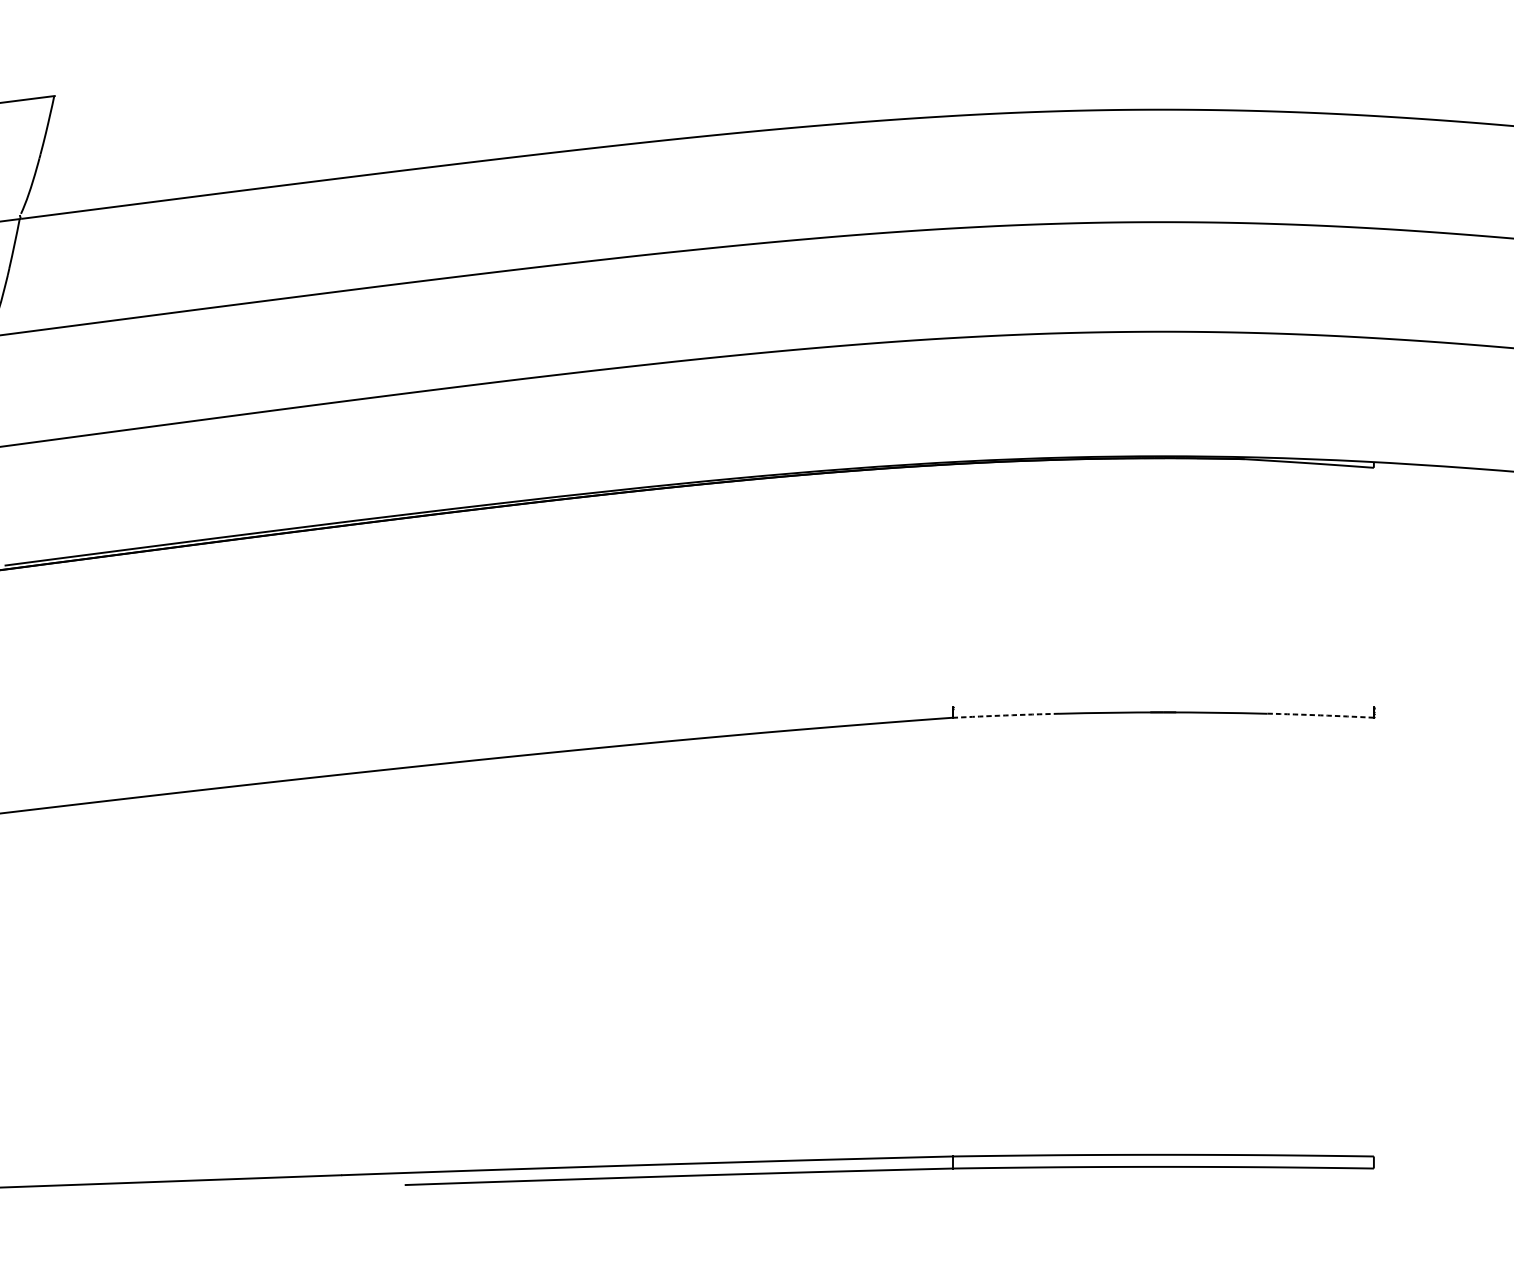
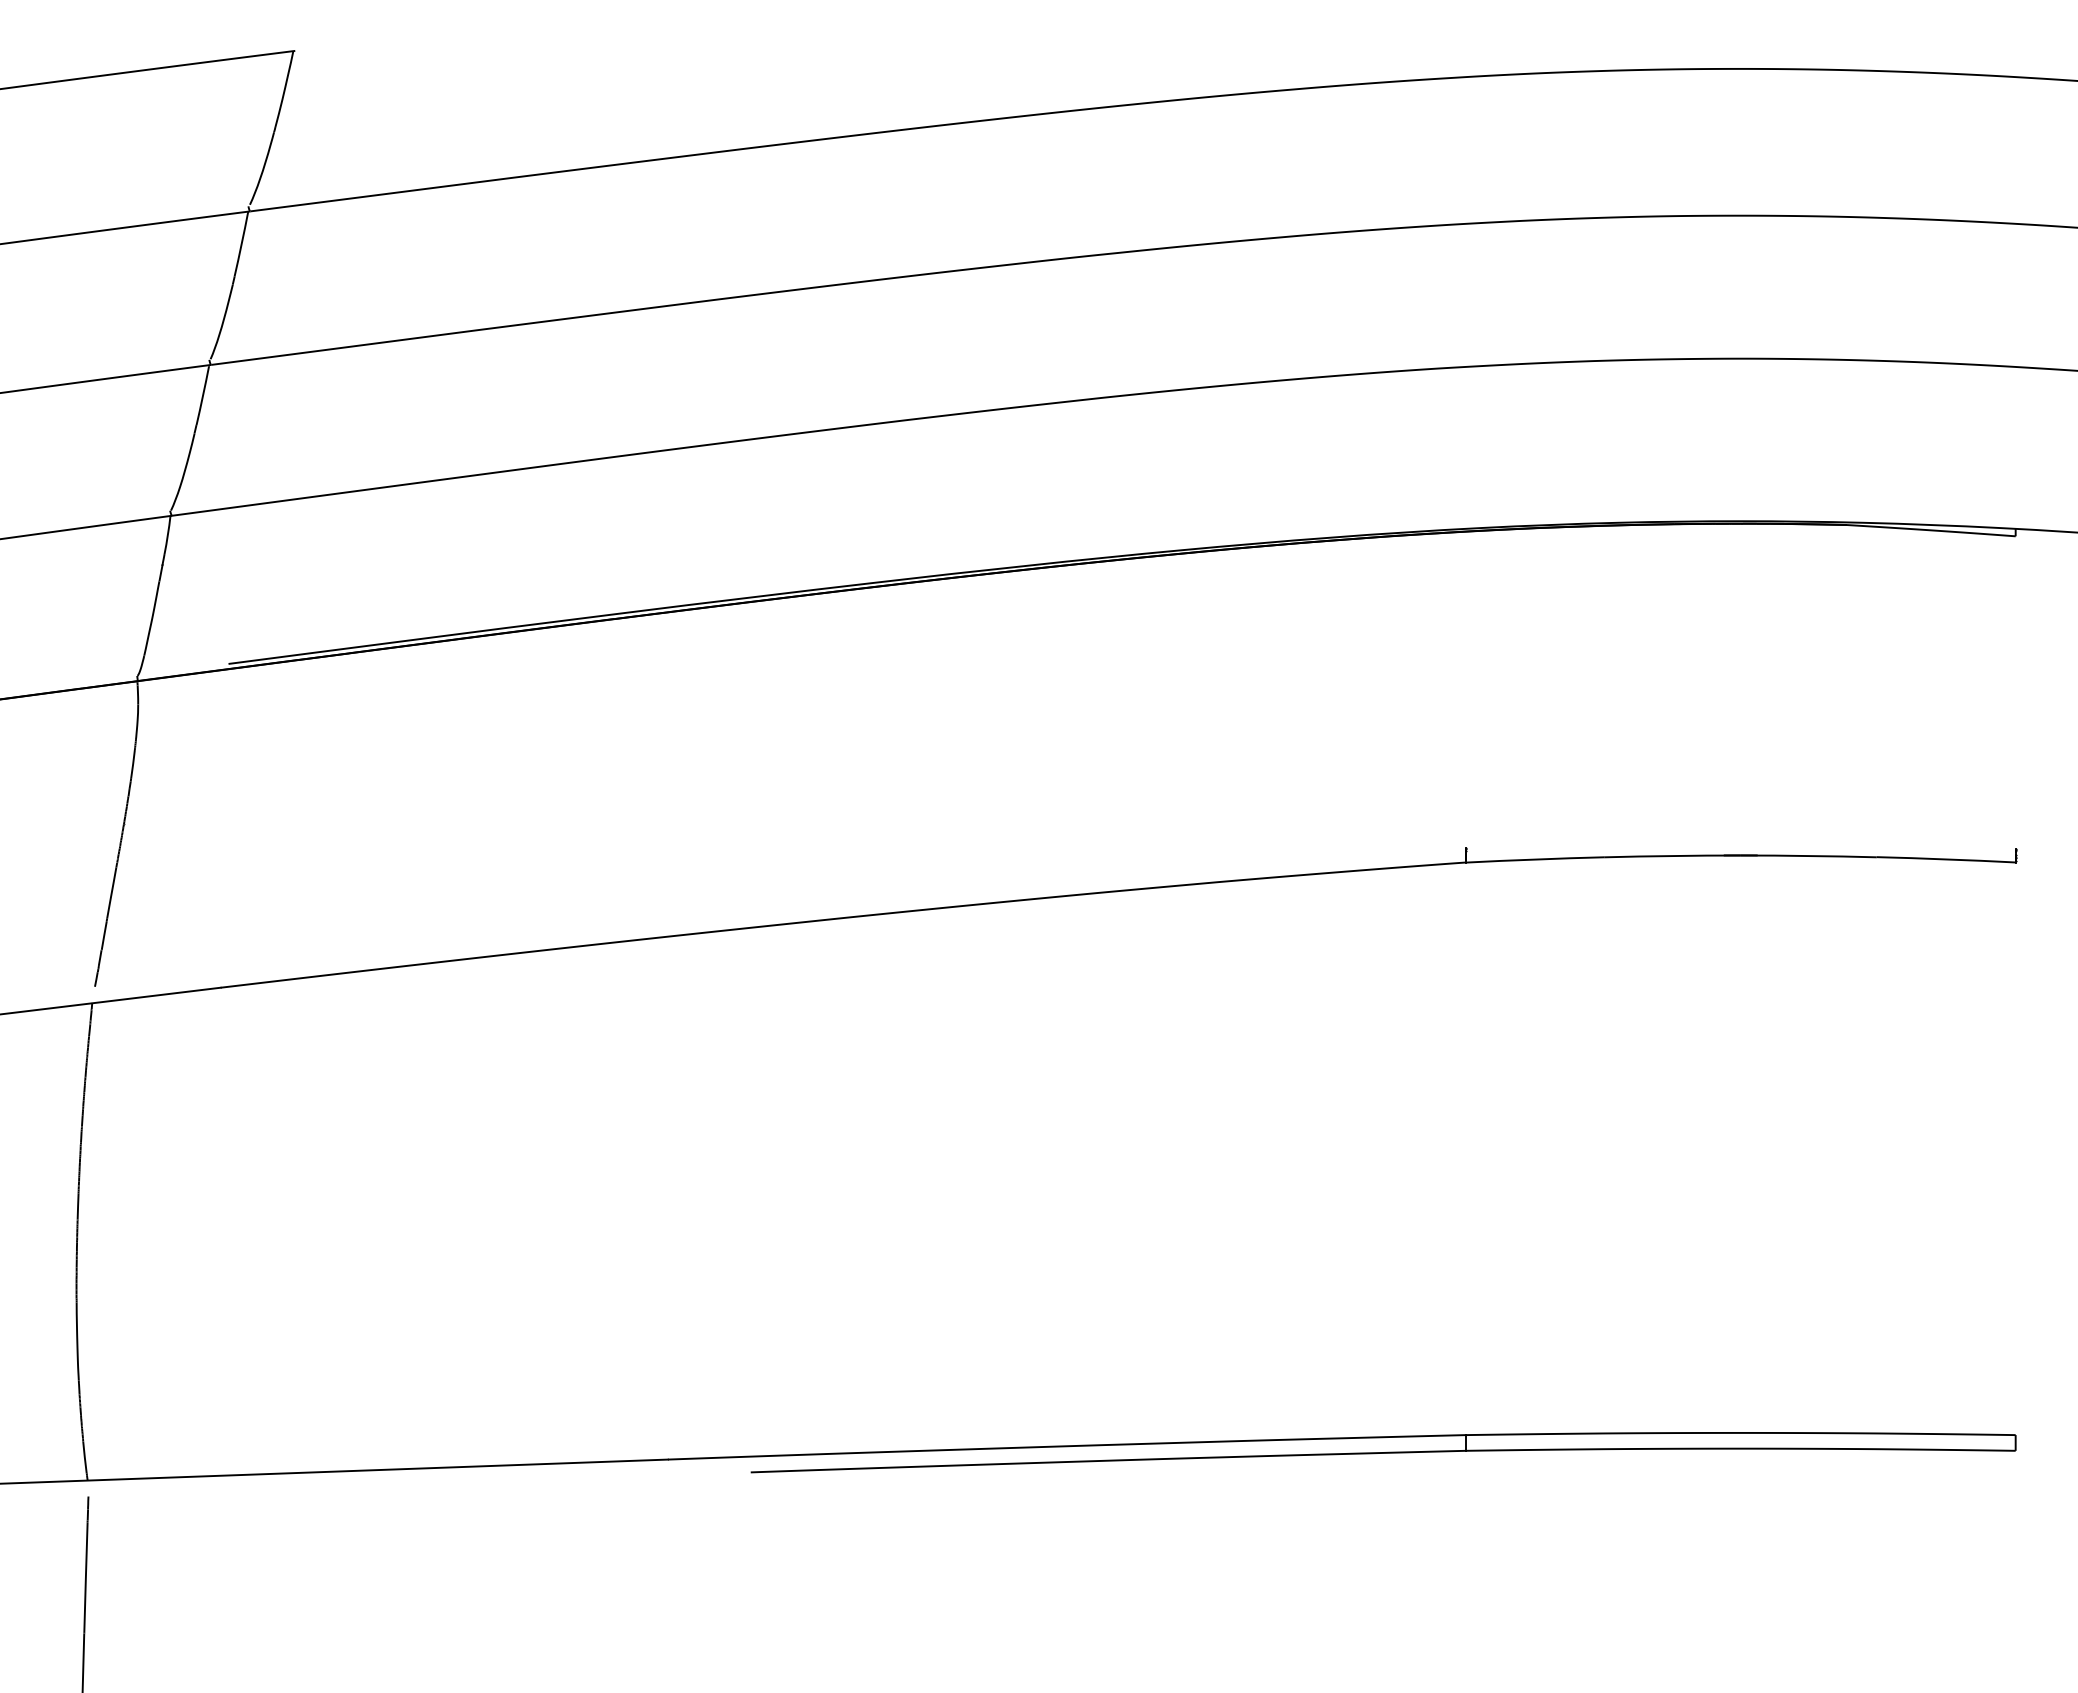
arc: (1006, 715) -> (1535, 859), dashed -> solid
arc: (1320, 715) -> (1946, 859), dashed -> solid

